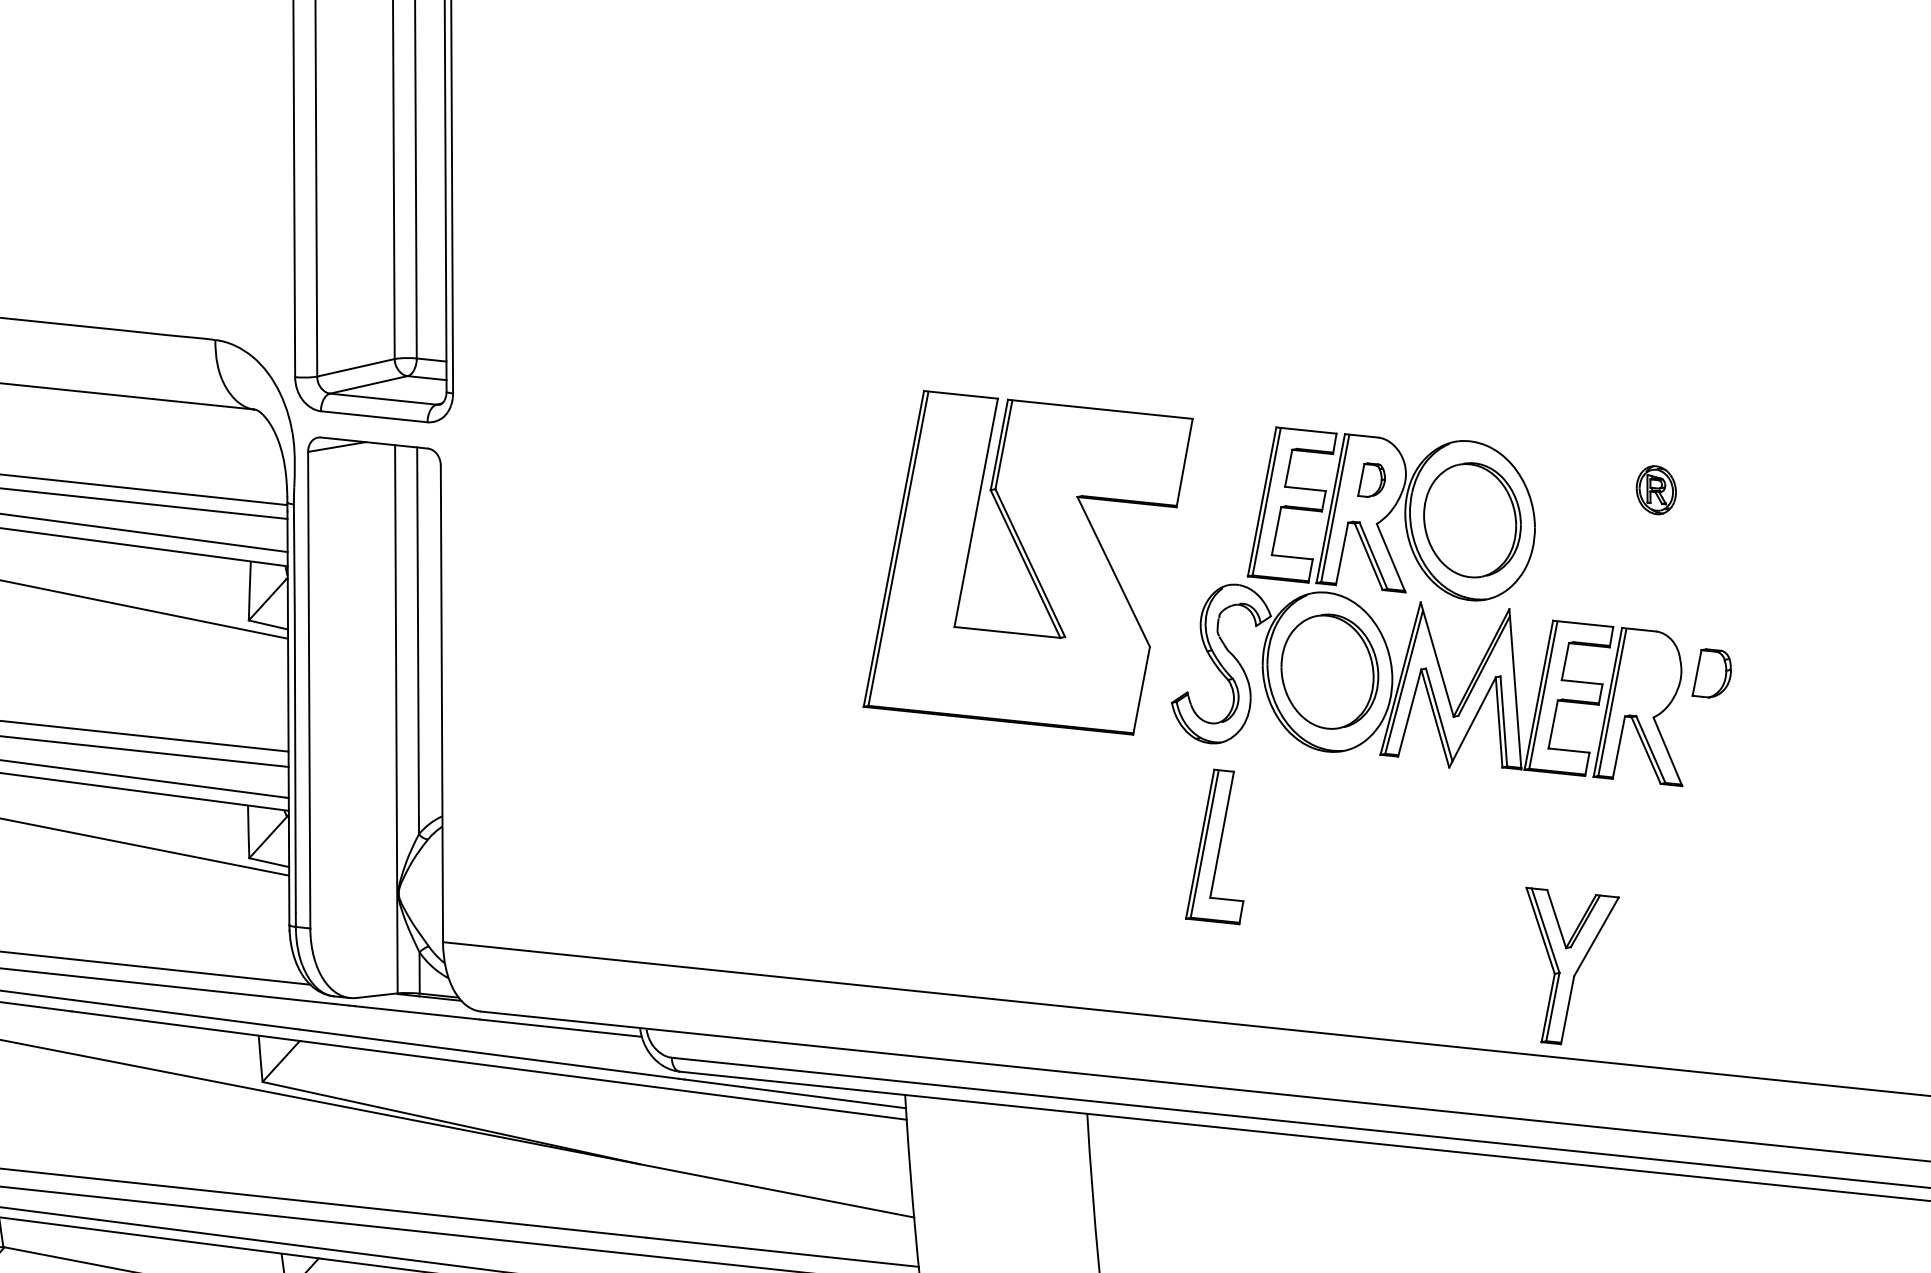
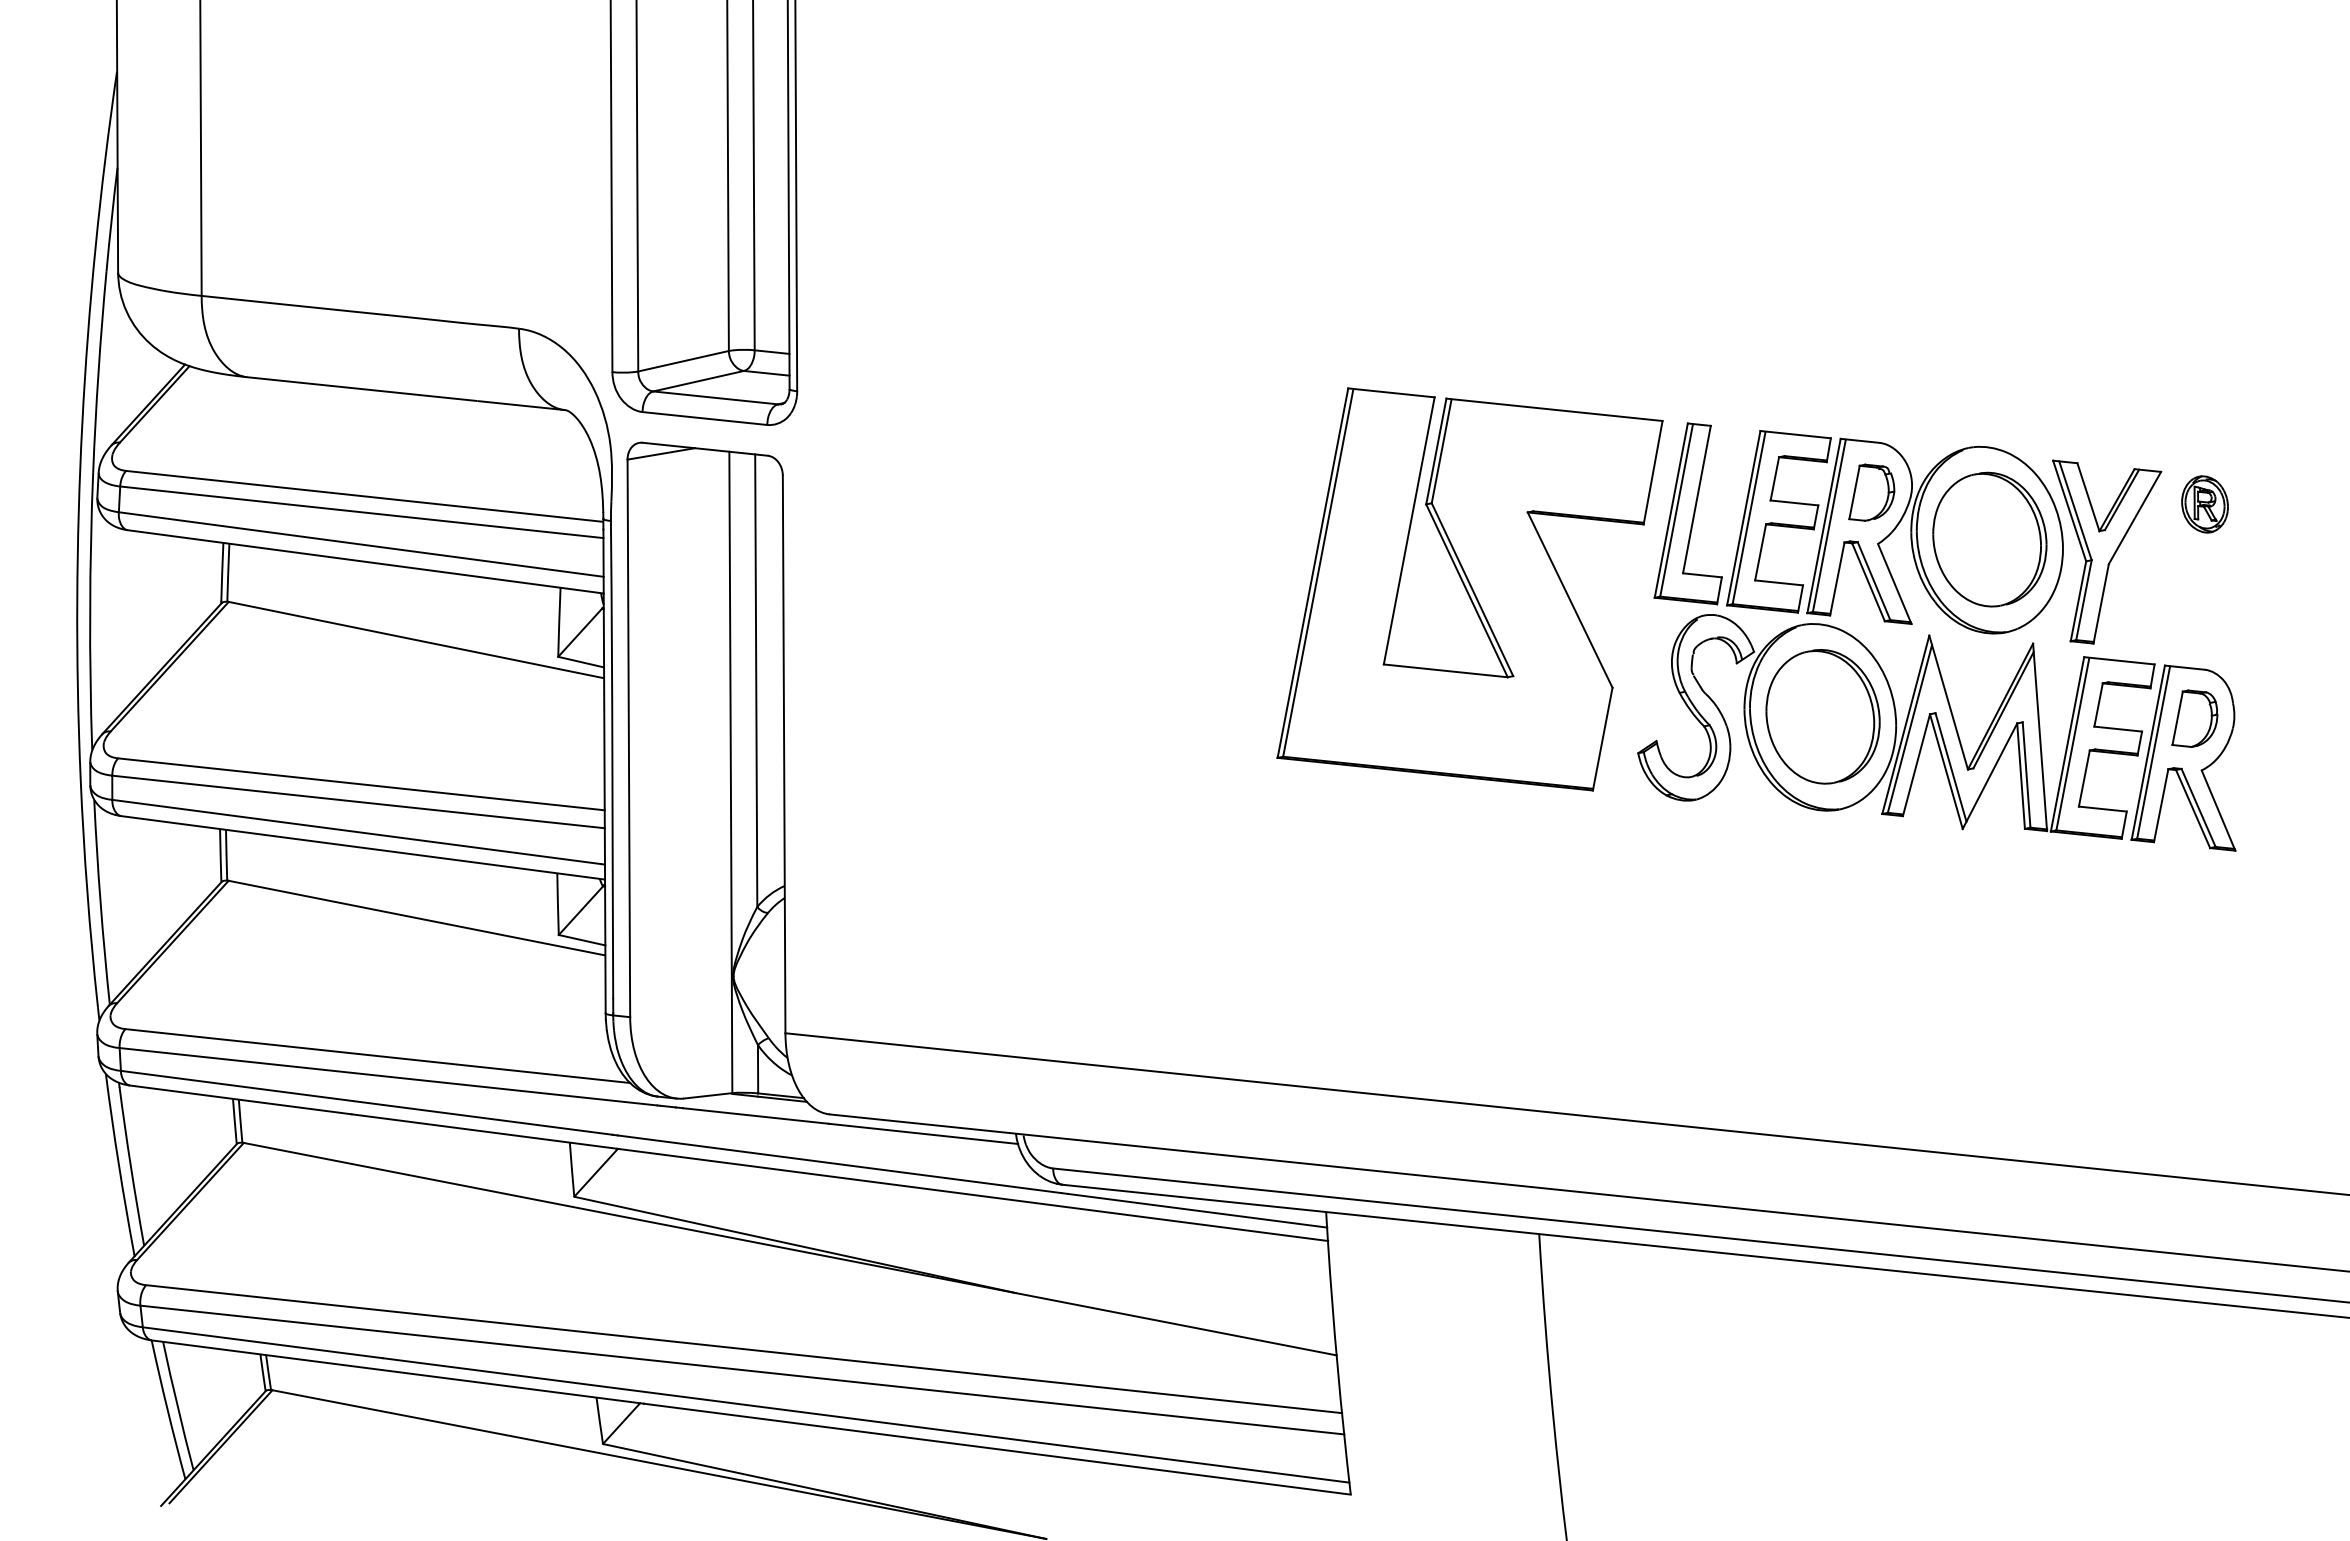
part: (1371, 480) -> (1871, 492), size x1.43
part: (1711, 673) -> (2194, 718), moved
part: (1214, 846) -> (1687, 513), moved
part: (1573, 965) -> (2107, 551), moved

